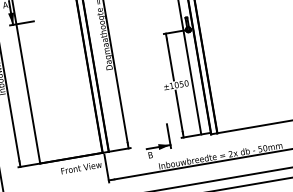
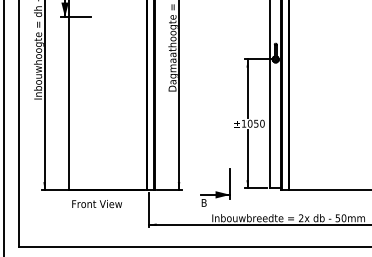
text: (81, 168) -> (96, 204), moved

